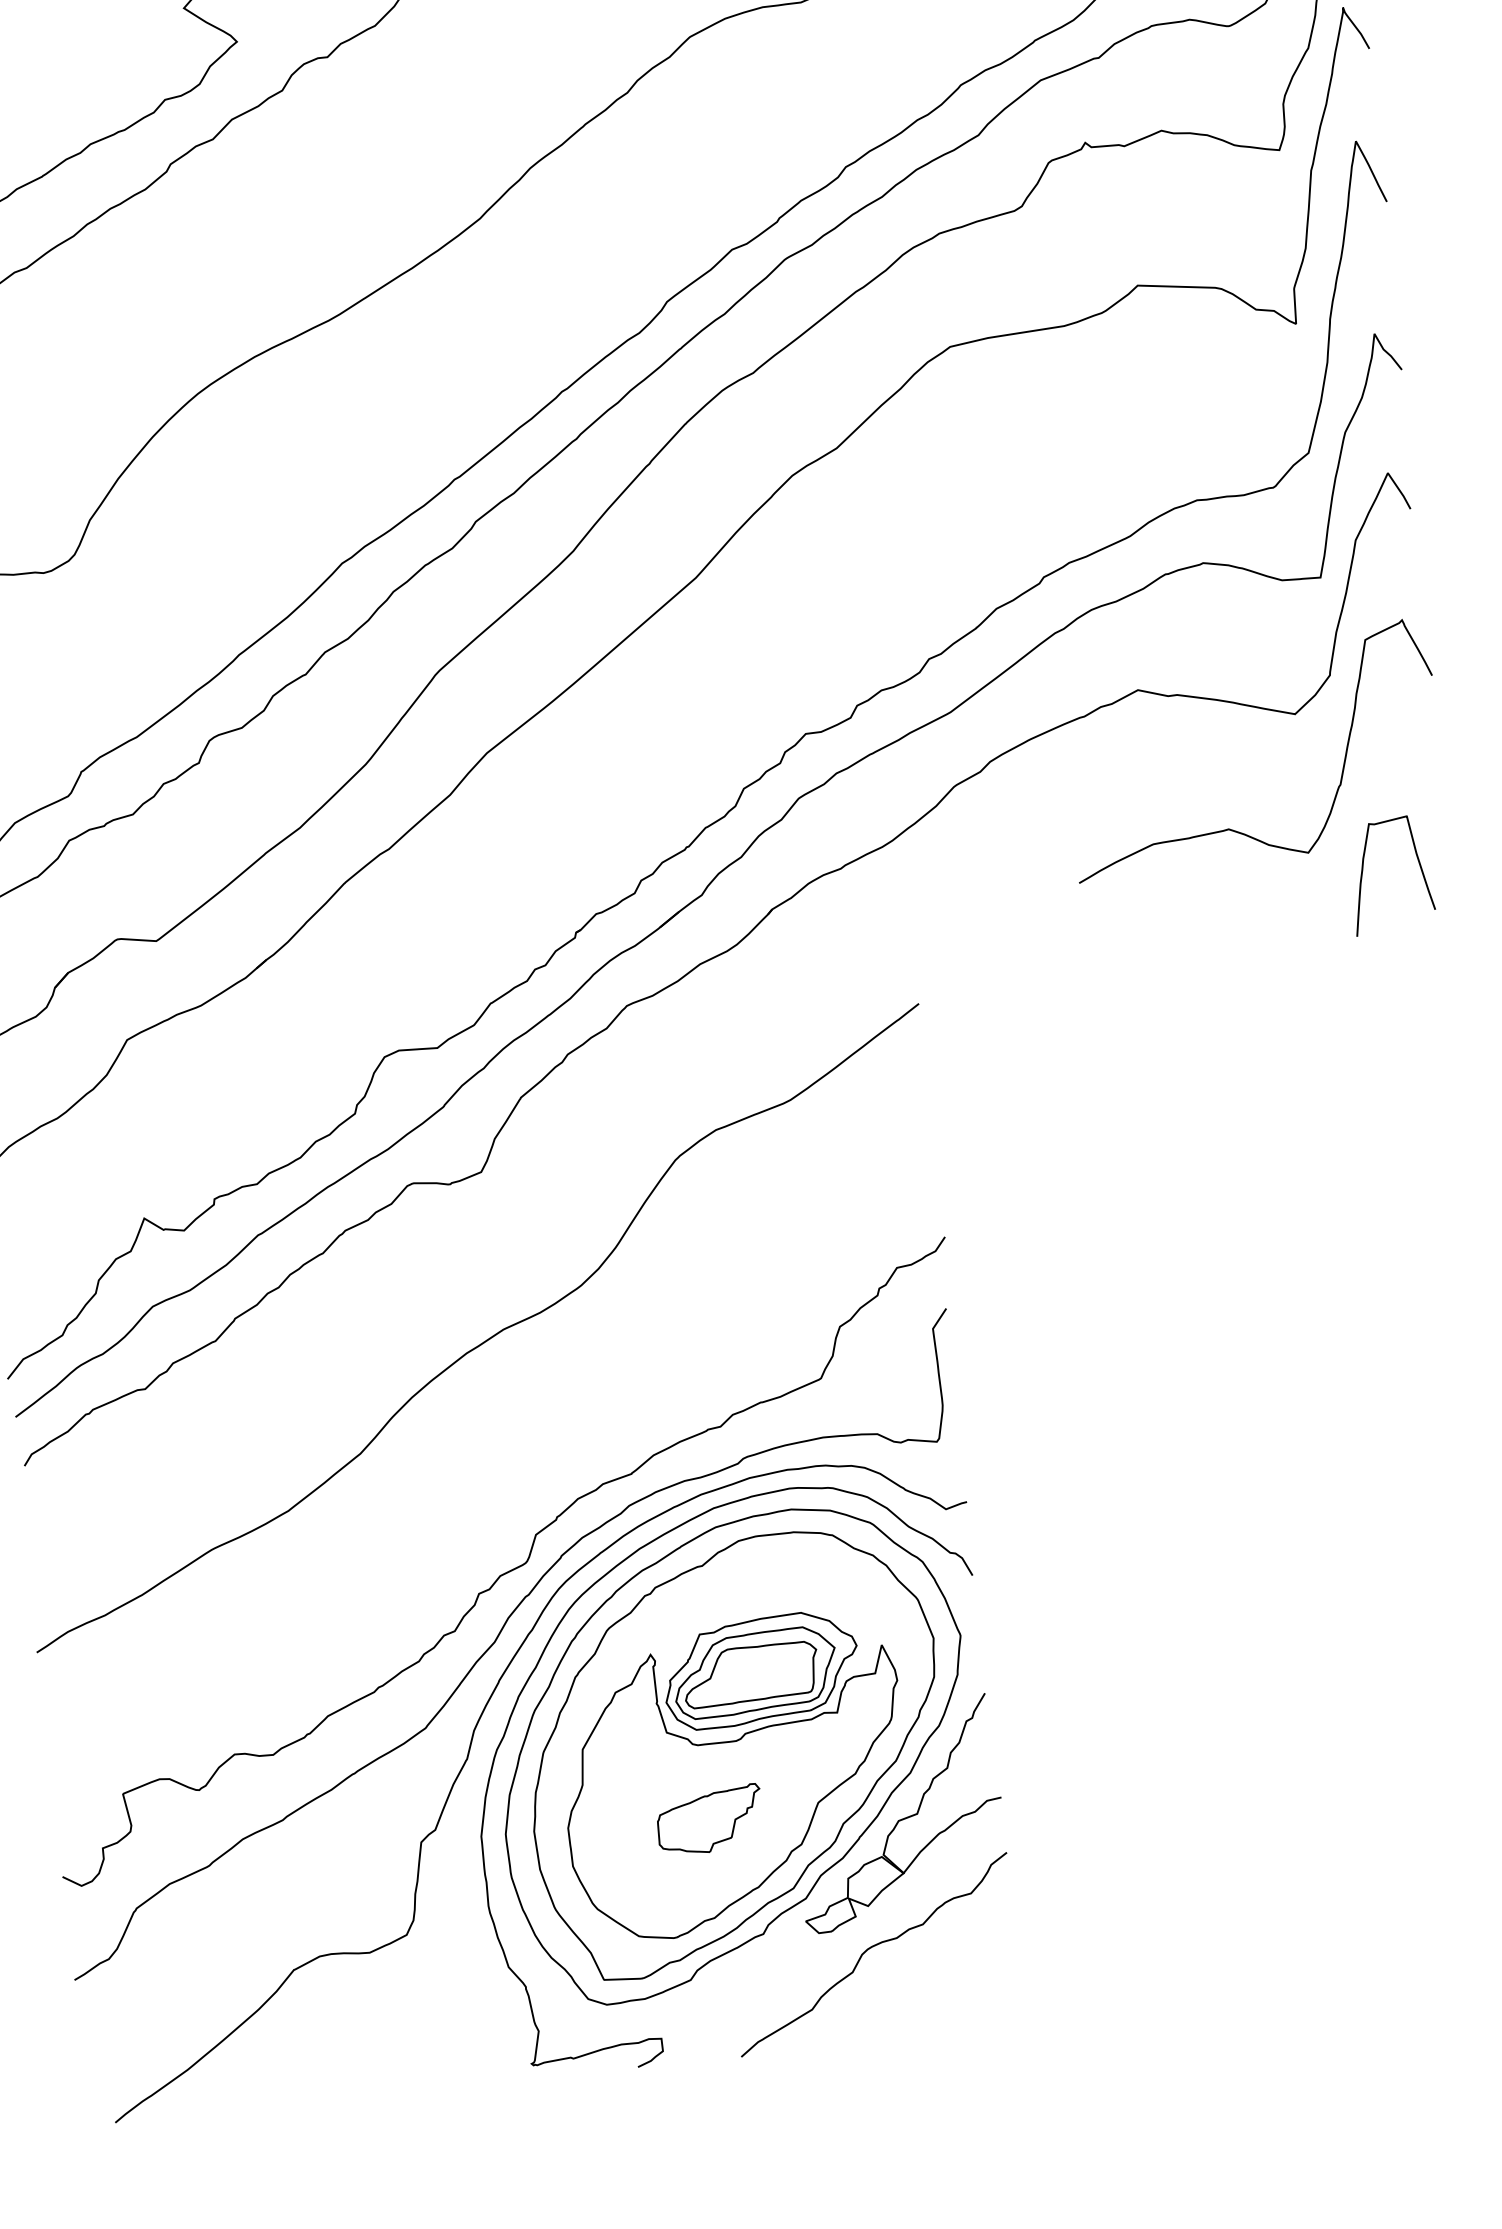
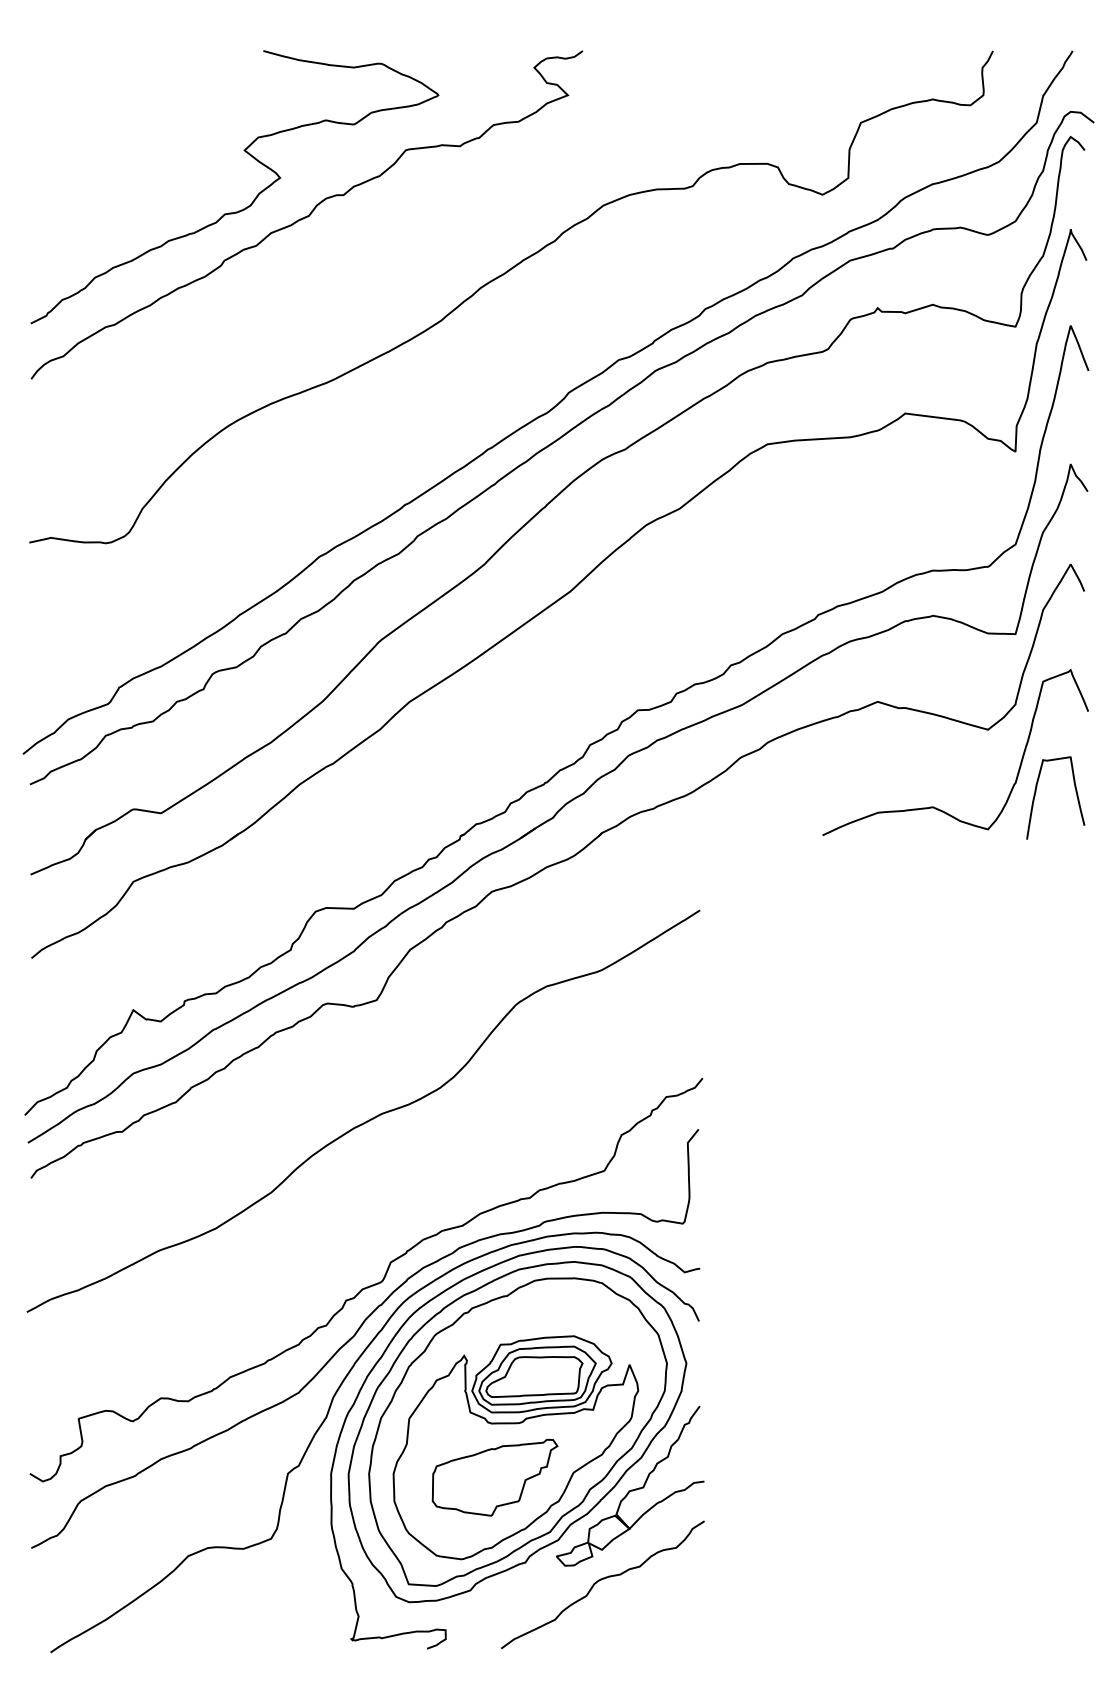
curve: (1364, 869) -> (1036, 792), moved
part: (709, 1819) -> (494, 1477), size x1.67

